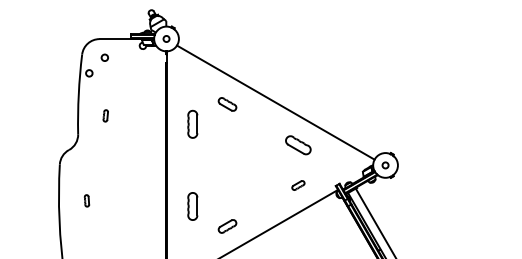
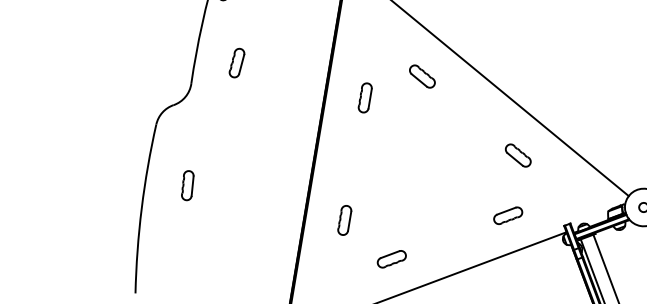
part: (105, 115) -> (236, 62), size x1.67
part: (192, 124) -> (364, 97), size x0.71
part: (298, 145) -> (518, 155), size x0.71
part: (298, 185) -> (508, 215), size x1.43
part: (86, 200) -> (187, 185), size x1.67
part: (192, 205) -> (344, 219), size x0.71

